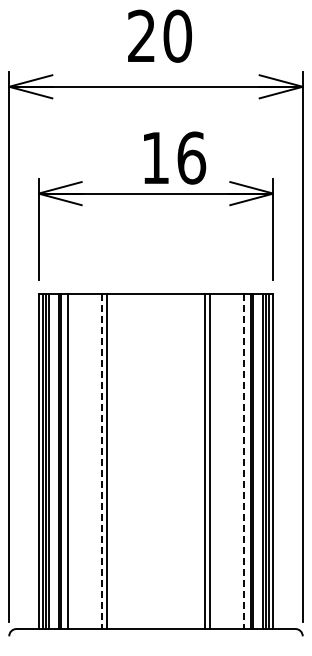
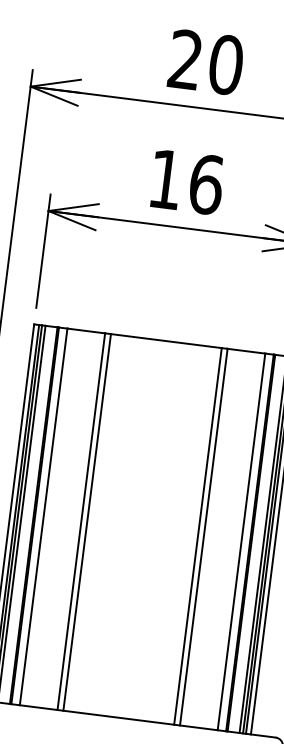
text: (159, 35) -> (205, 61), moved
text: (175, 157) -> (188, 181), moved
line: (101, 462) -> (81, 522), dashed -> solid
line: (243, 462) -> (240, 542), dashed -> solid

